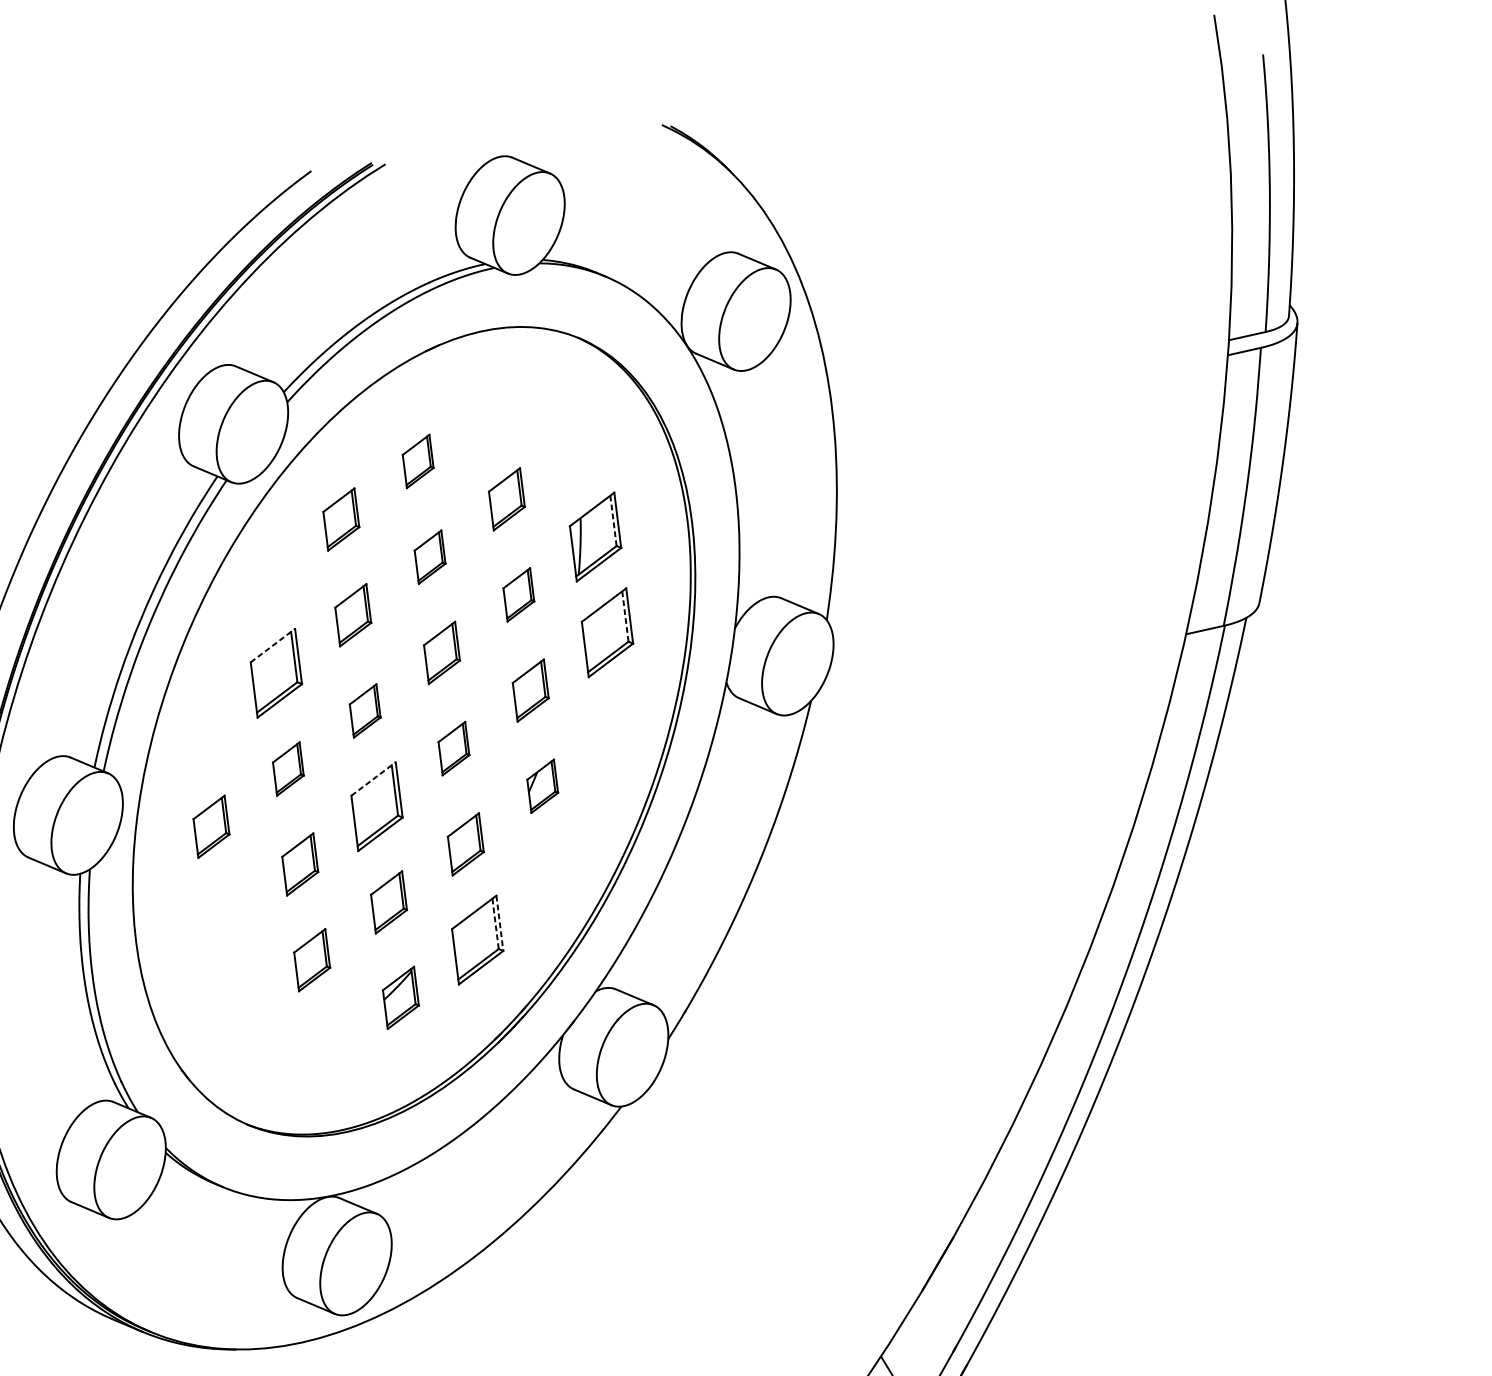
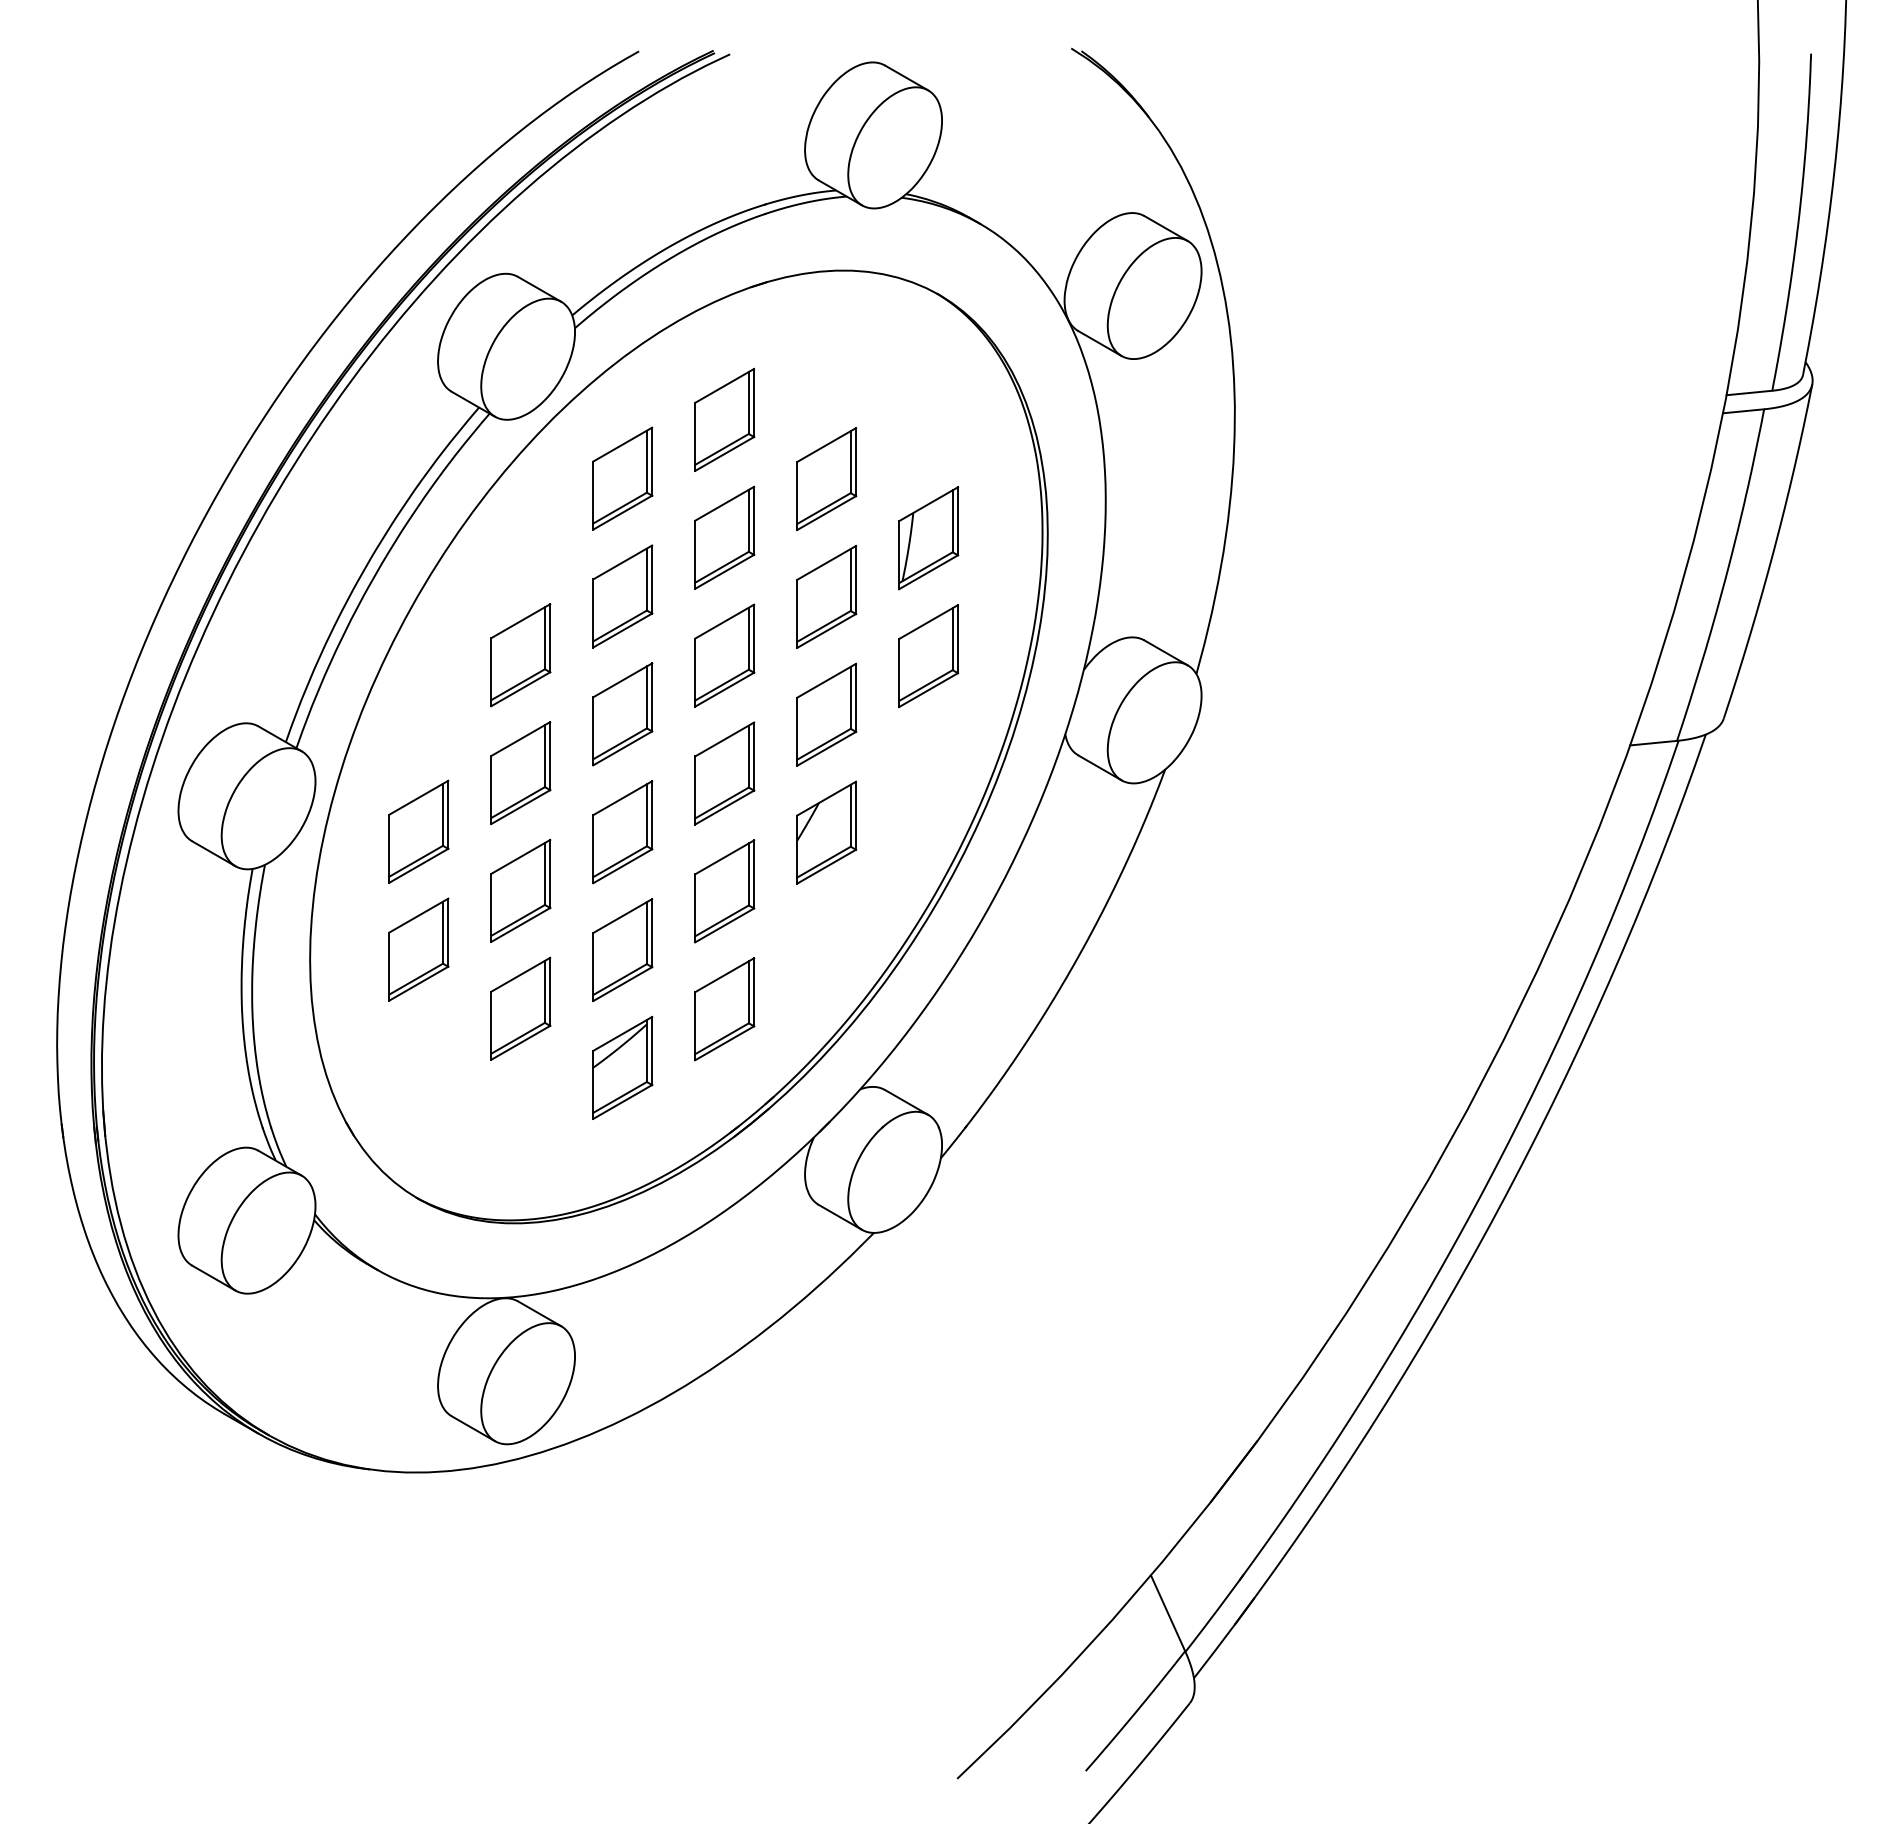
part: (417, 461) -> (724, 419), size x1.67
part: (506, 498) -> (826, 478), size x1.43
part: (341, 519) -> (622, 478), size x1.43
line: (613, 520) -> (952, 520), dashed -> solid
part: (429, 557) -> (724, 537), size x1.67
part: (518, 594) -> (826, 596), size x1.67
part: (353, 615) -> (622, 596), size x1.43
line: (625, 616) -> (952, 638), dashed -> solid
line: (272, 645) -> (520, 621), dashed -> solid
part: (441, 652) -> (724, 655), size x1.43
part: (530, 690) -> (826, 714), size x1.43
part: (364, 711) -> (622, 714), size x1.67
part: (453, 748) -> (724, 773), size x1.67
part: (288, 769) -> (520, 773), size x1.67
line: (373, 779) -> (622, 798), dashed -> solid
part: (542, 786) -> (826, 832), size x1.67
part: (211, 826) -> (418, 831), size x1.43
part: (465, 844) -> (724, 891), size x1.43
part: (299, 864) -> (520, 890), size x1.43
part: (388, 902) -> (622, 950), size x1.43
part: (223, 922) -> (418, 949), added
line: (495, 923) -> (748, 991), dashed -> solid
line: (500, 923) -> (754, 992), dashed -> solid
part: (311, 960) -> (520, 1008), size x1.43
part: (400, 997) -> (622, 1067), size x1.43

